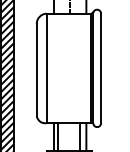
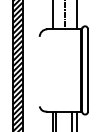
line: (47, 68) -> (47, 70), removed
line: (36, 69) -> (39, 71), removed

